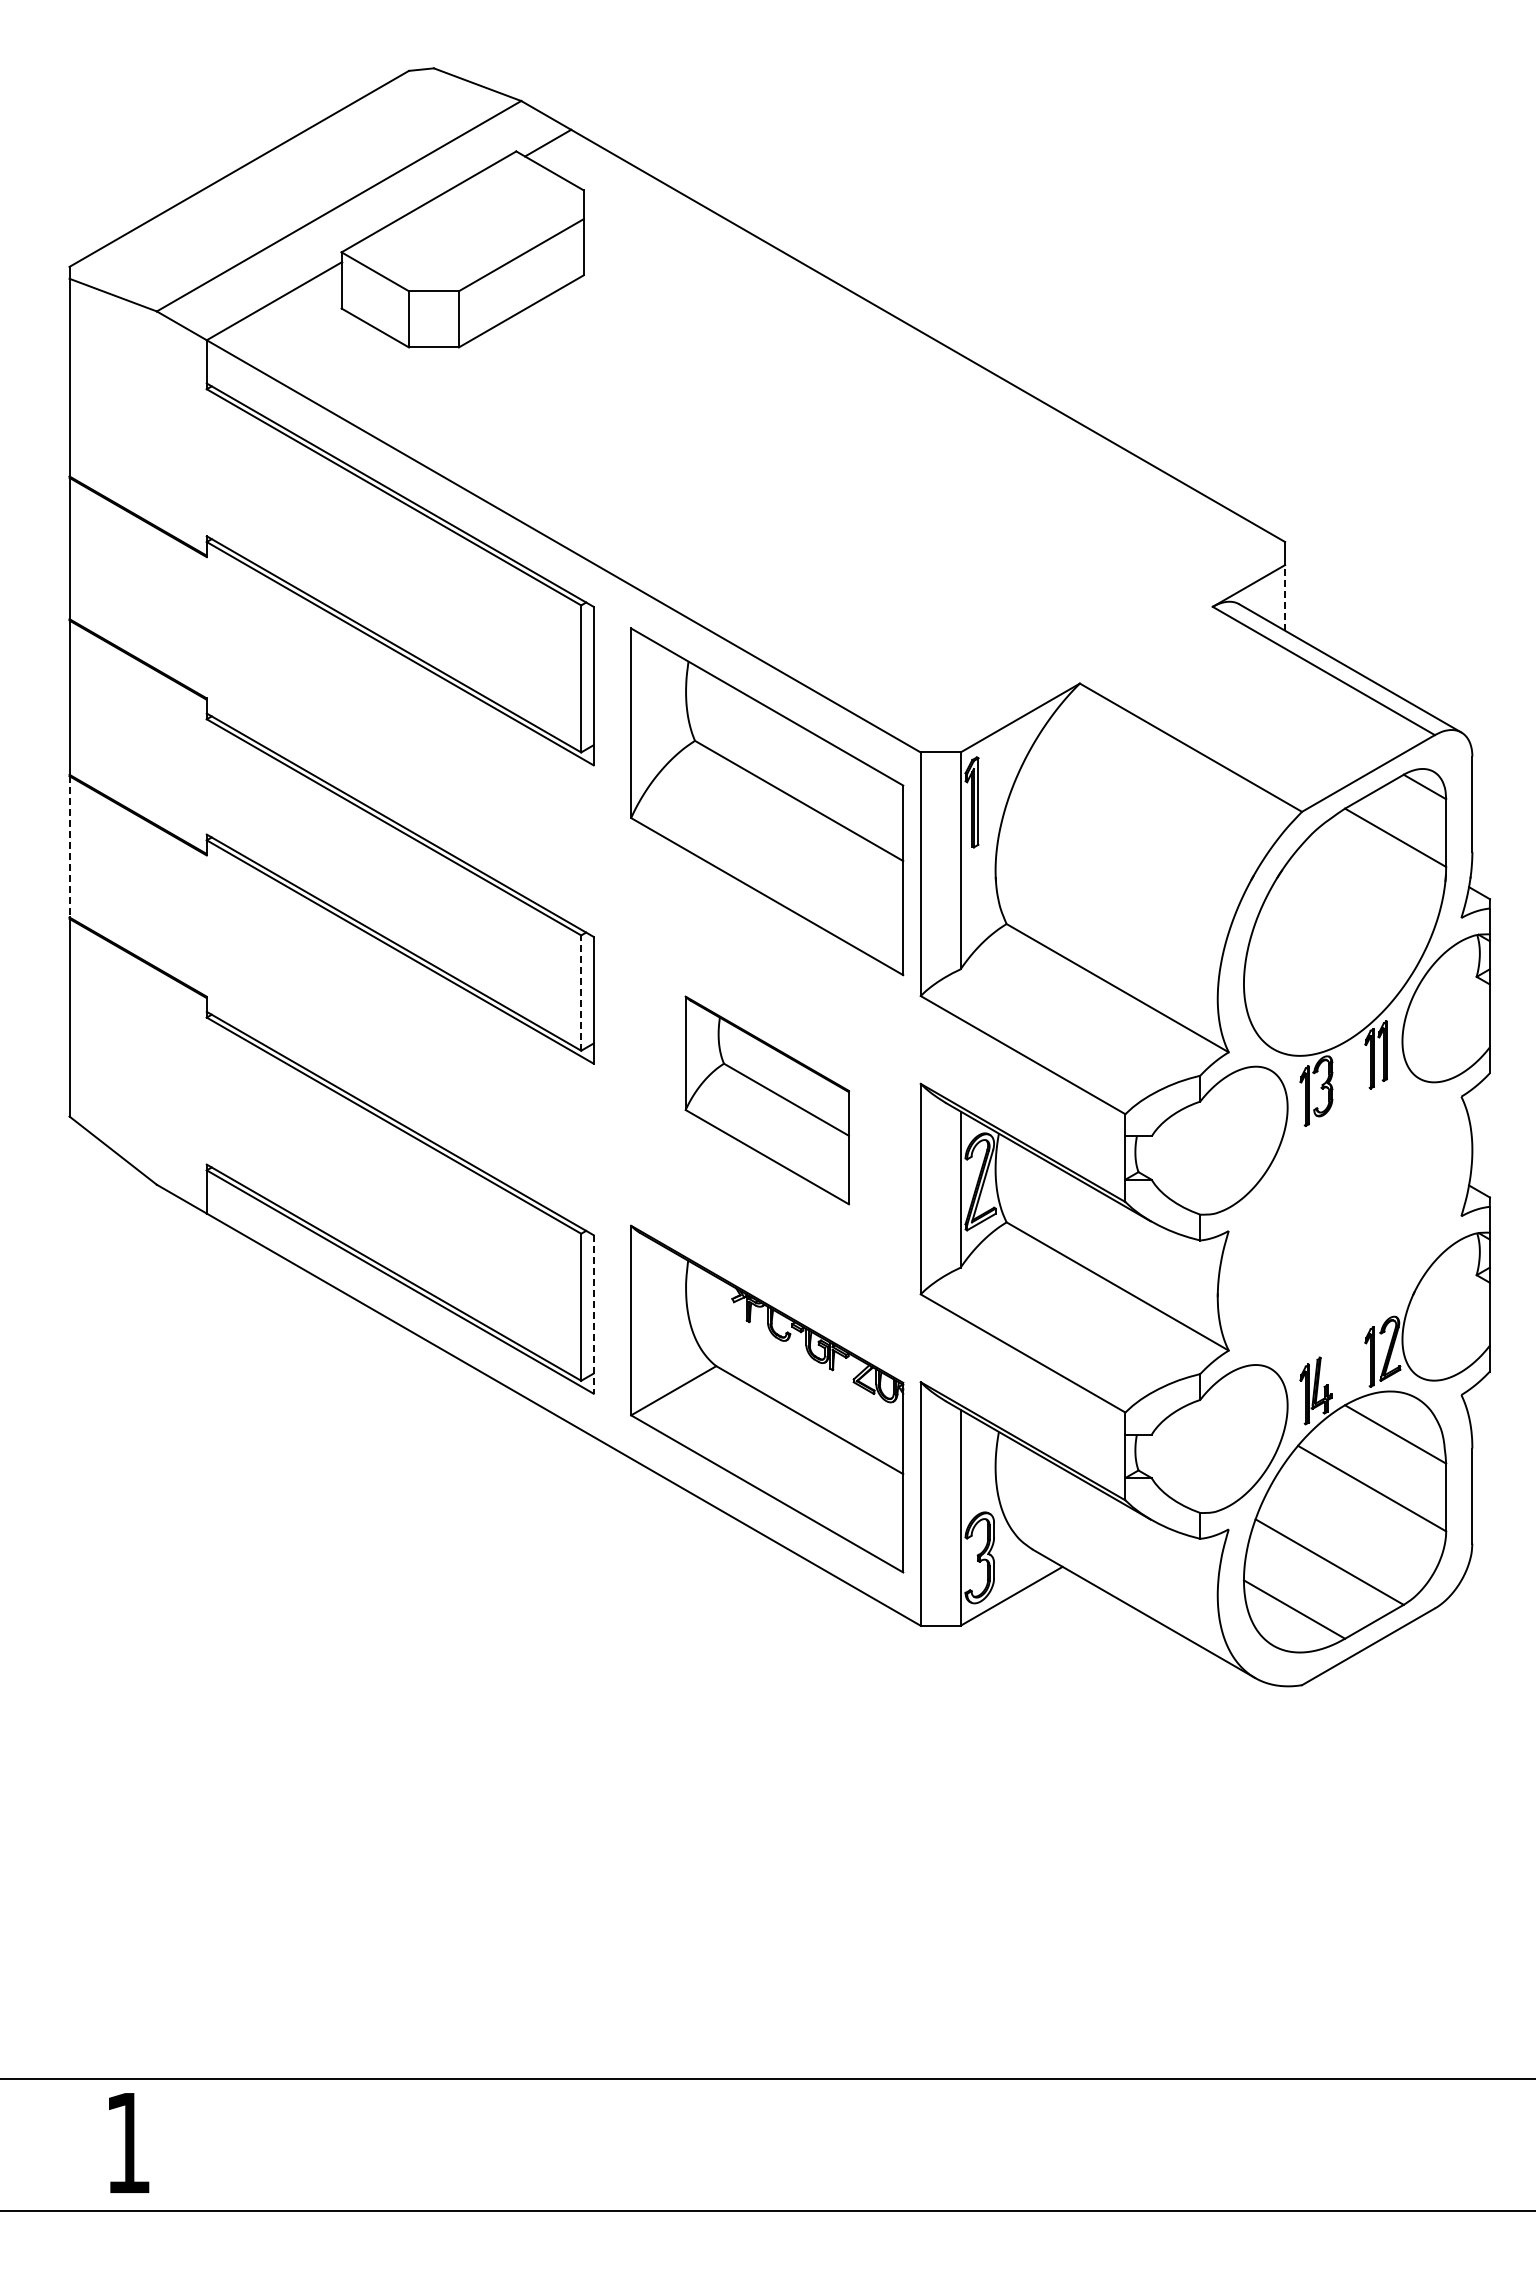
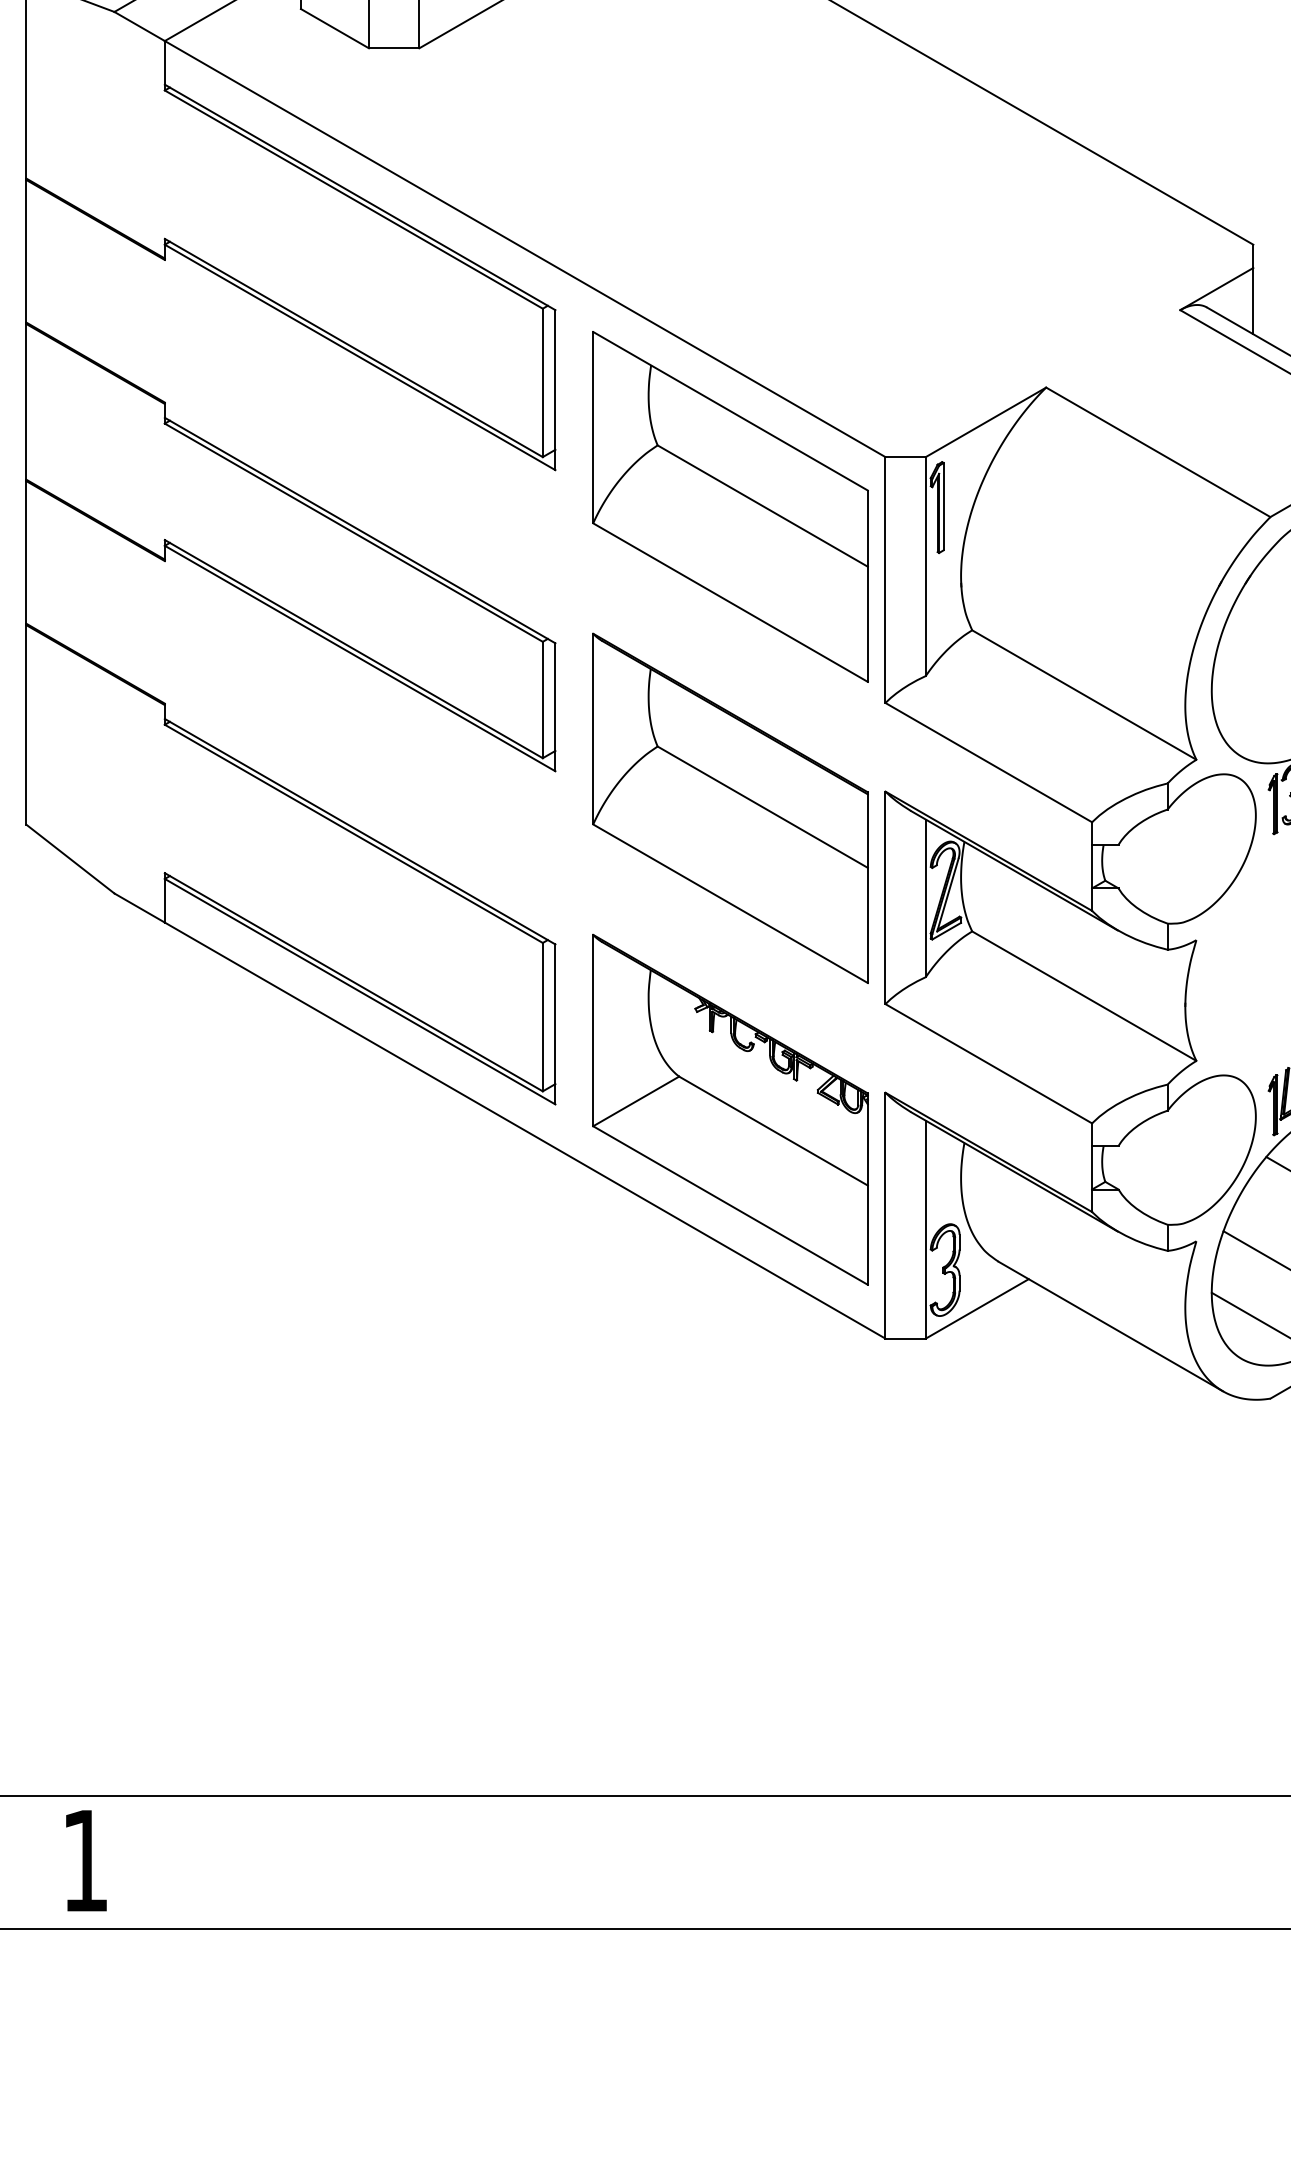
line: (1285, 597) -> (1253, 300), dashed -> solid
line: (69, 846) -> (26, 552), dashed -> solid
line: (581, 993) -> (543, 700), dashed -> solid
part: (767, 1100) -> (730, 808), size x1.67
line: (593, 1314) -> (555, 1024), dashed -> solid

